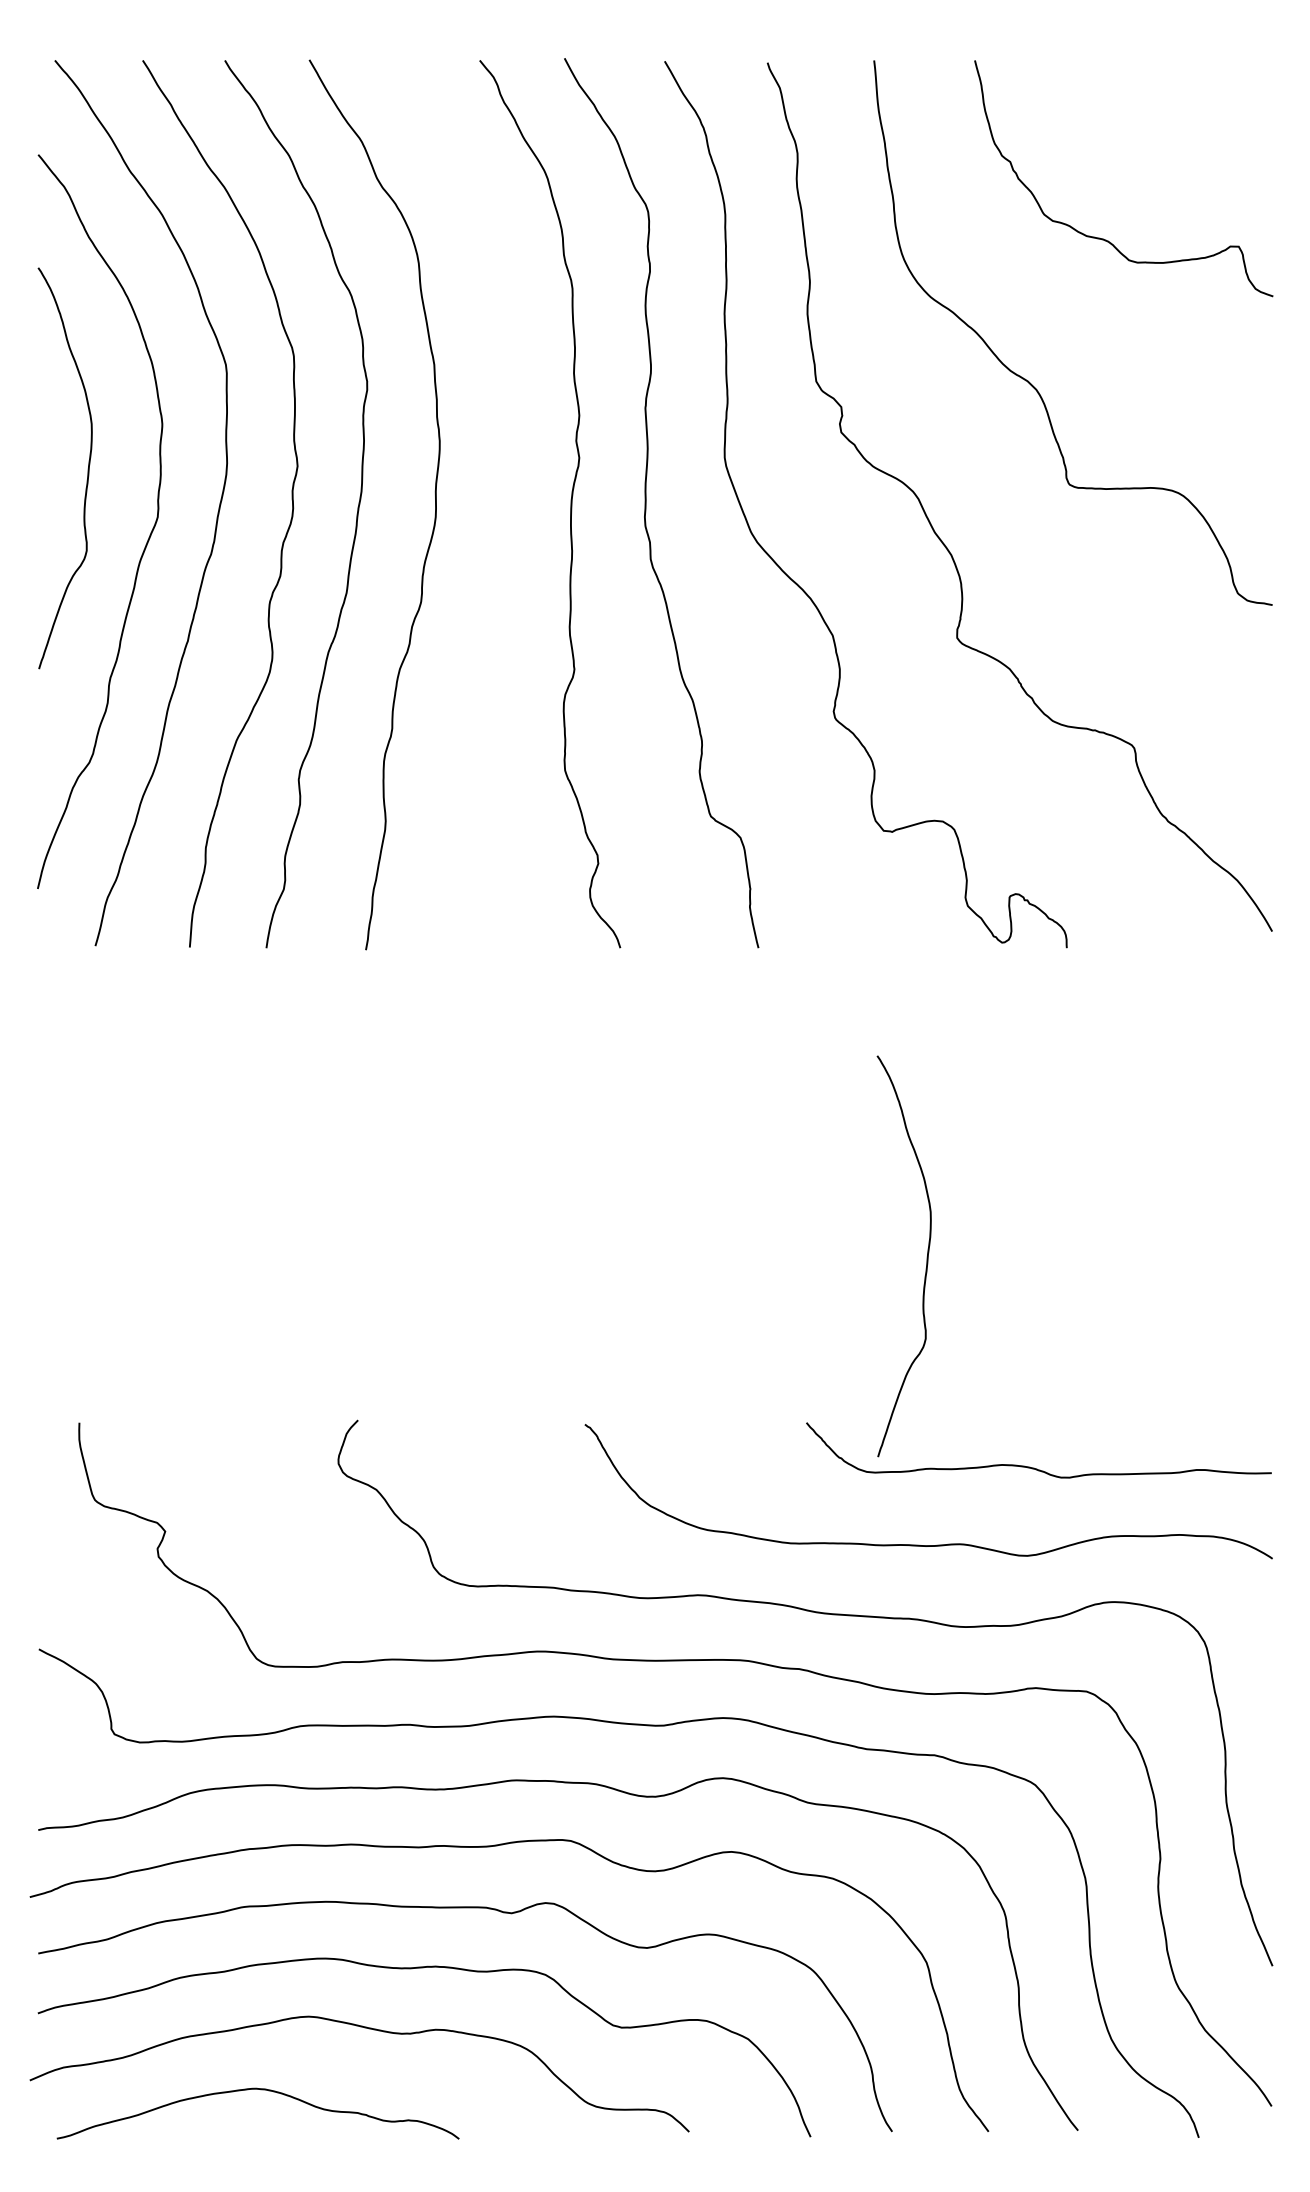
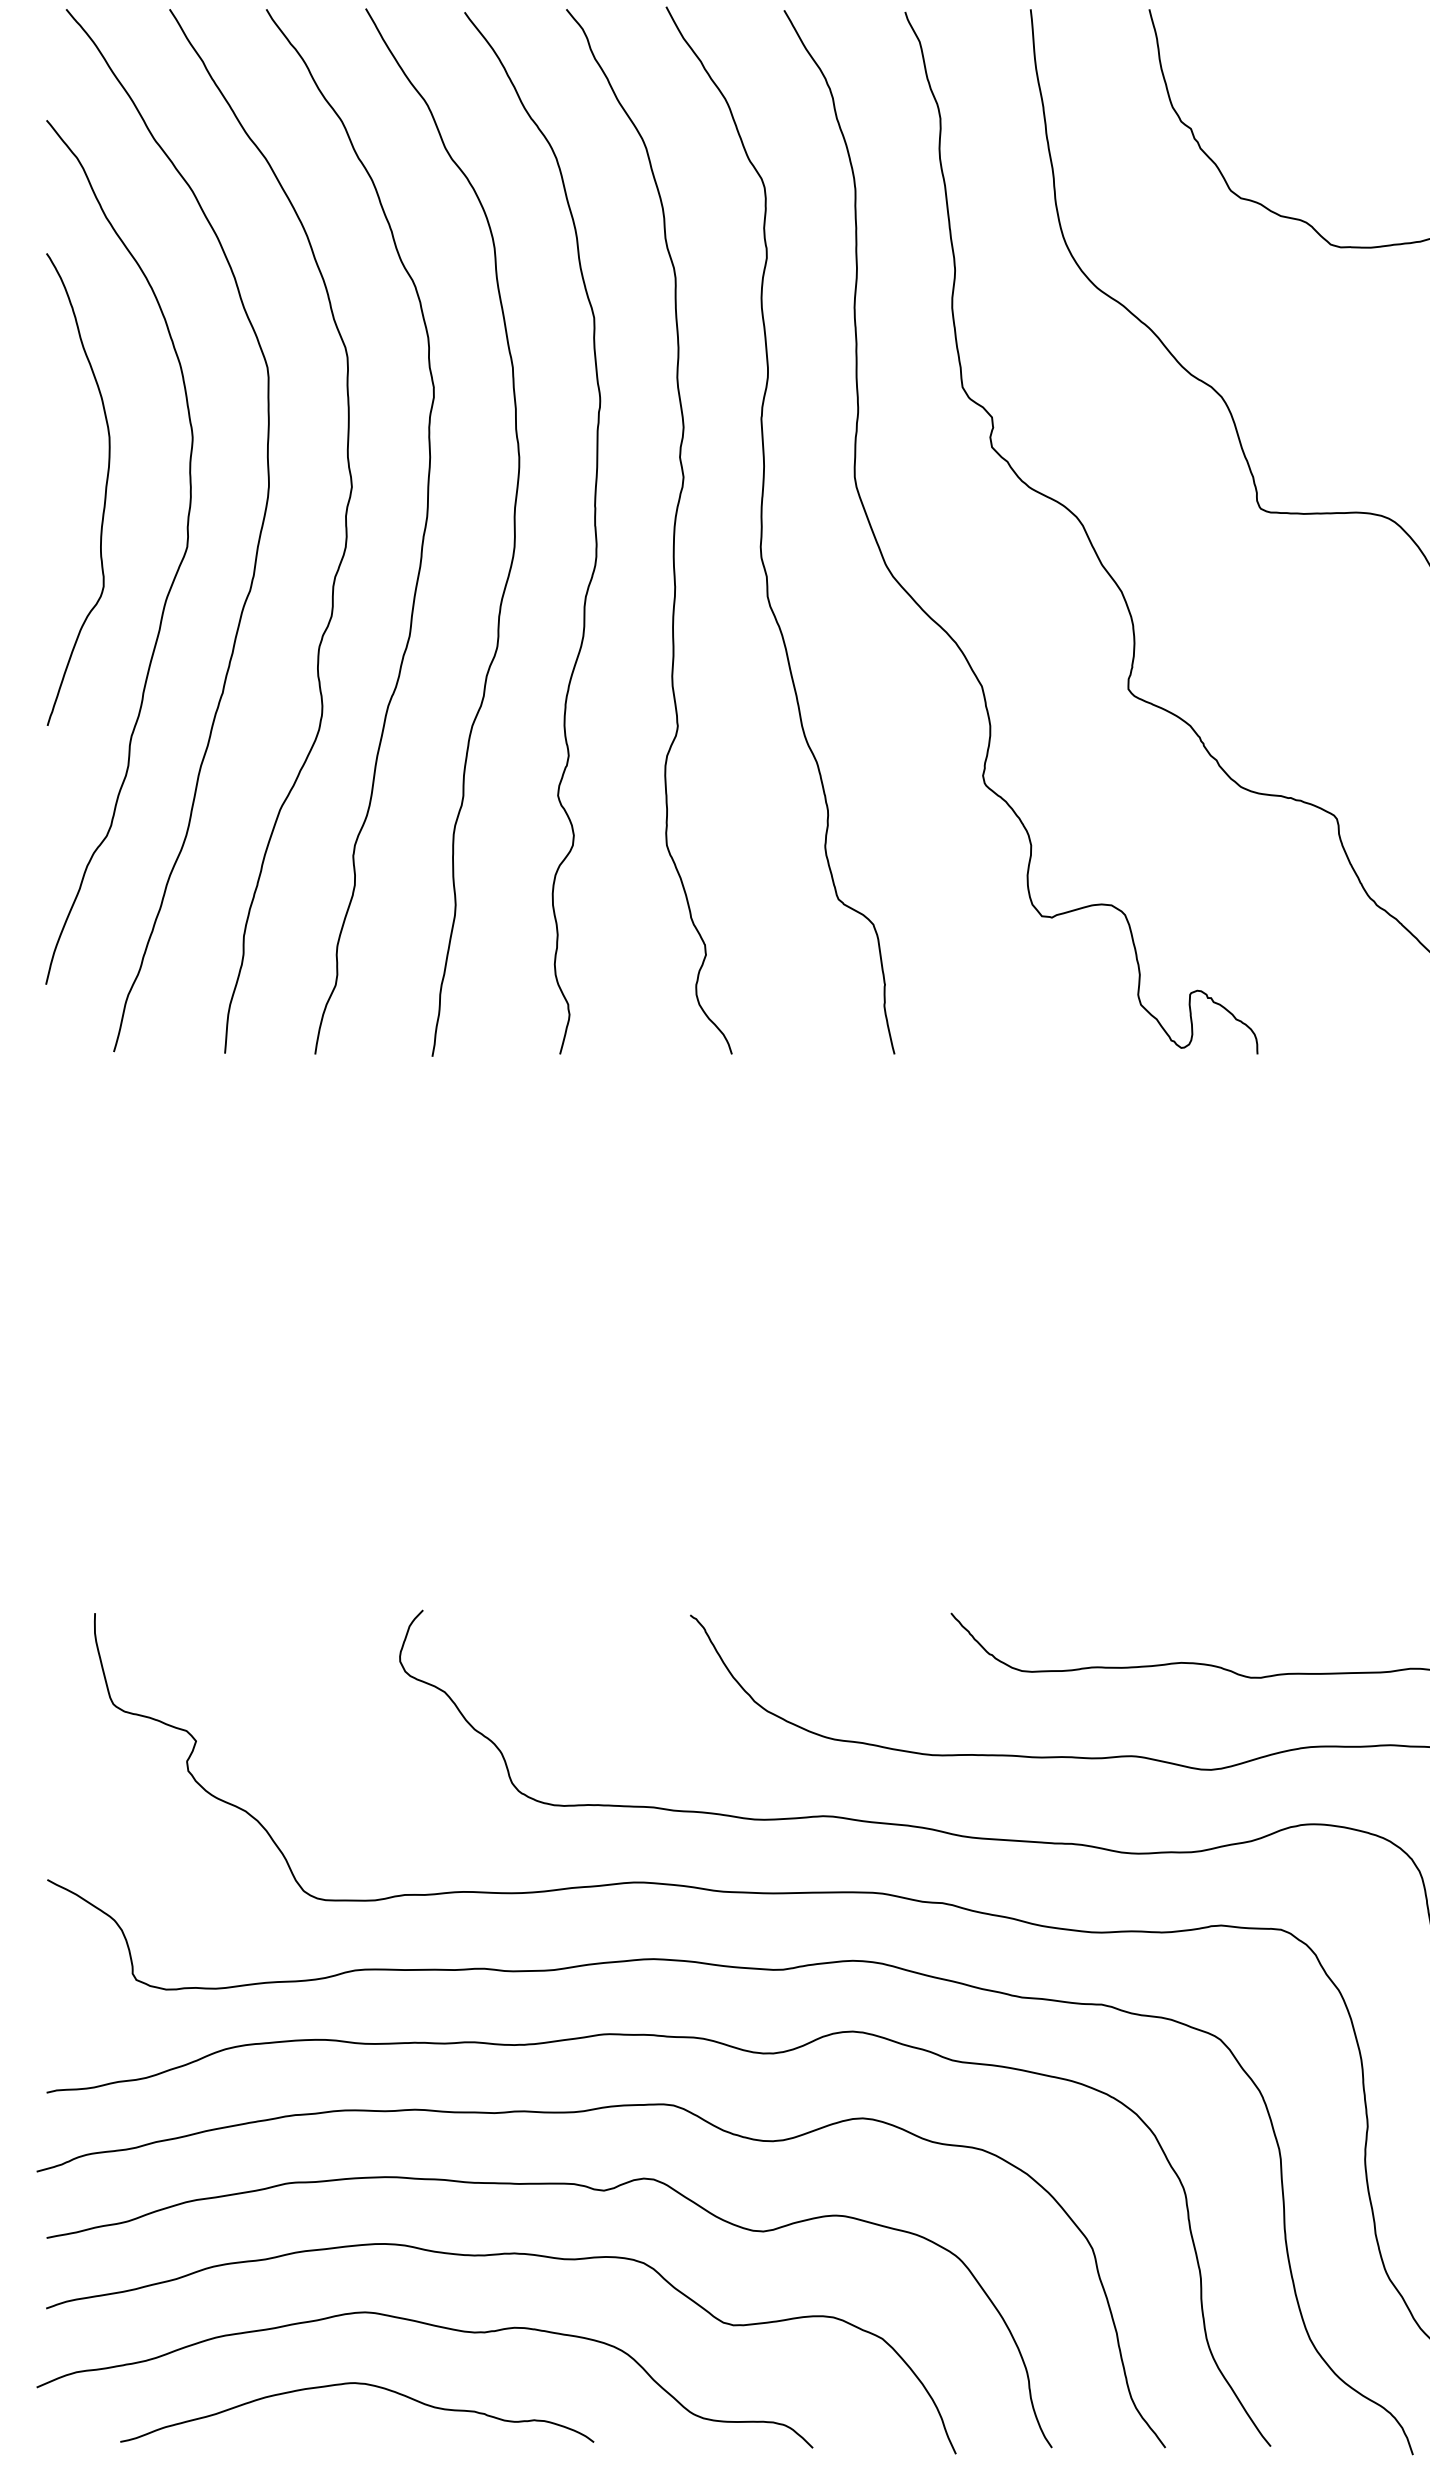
curve: (503, 505) -> (594, 533), added
curve: (926, 1256) -> (1092, 1417), removed
curve: (261, 2090) -> (361, 2385), moved

